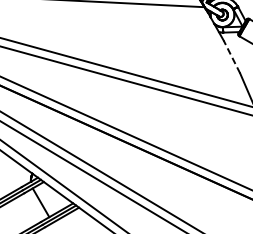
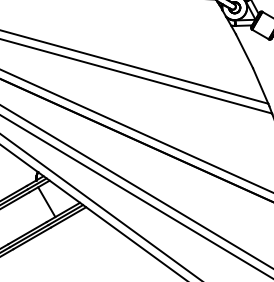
line: (231, 56) -> (244, 50), dashed -> solid

